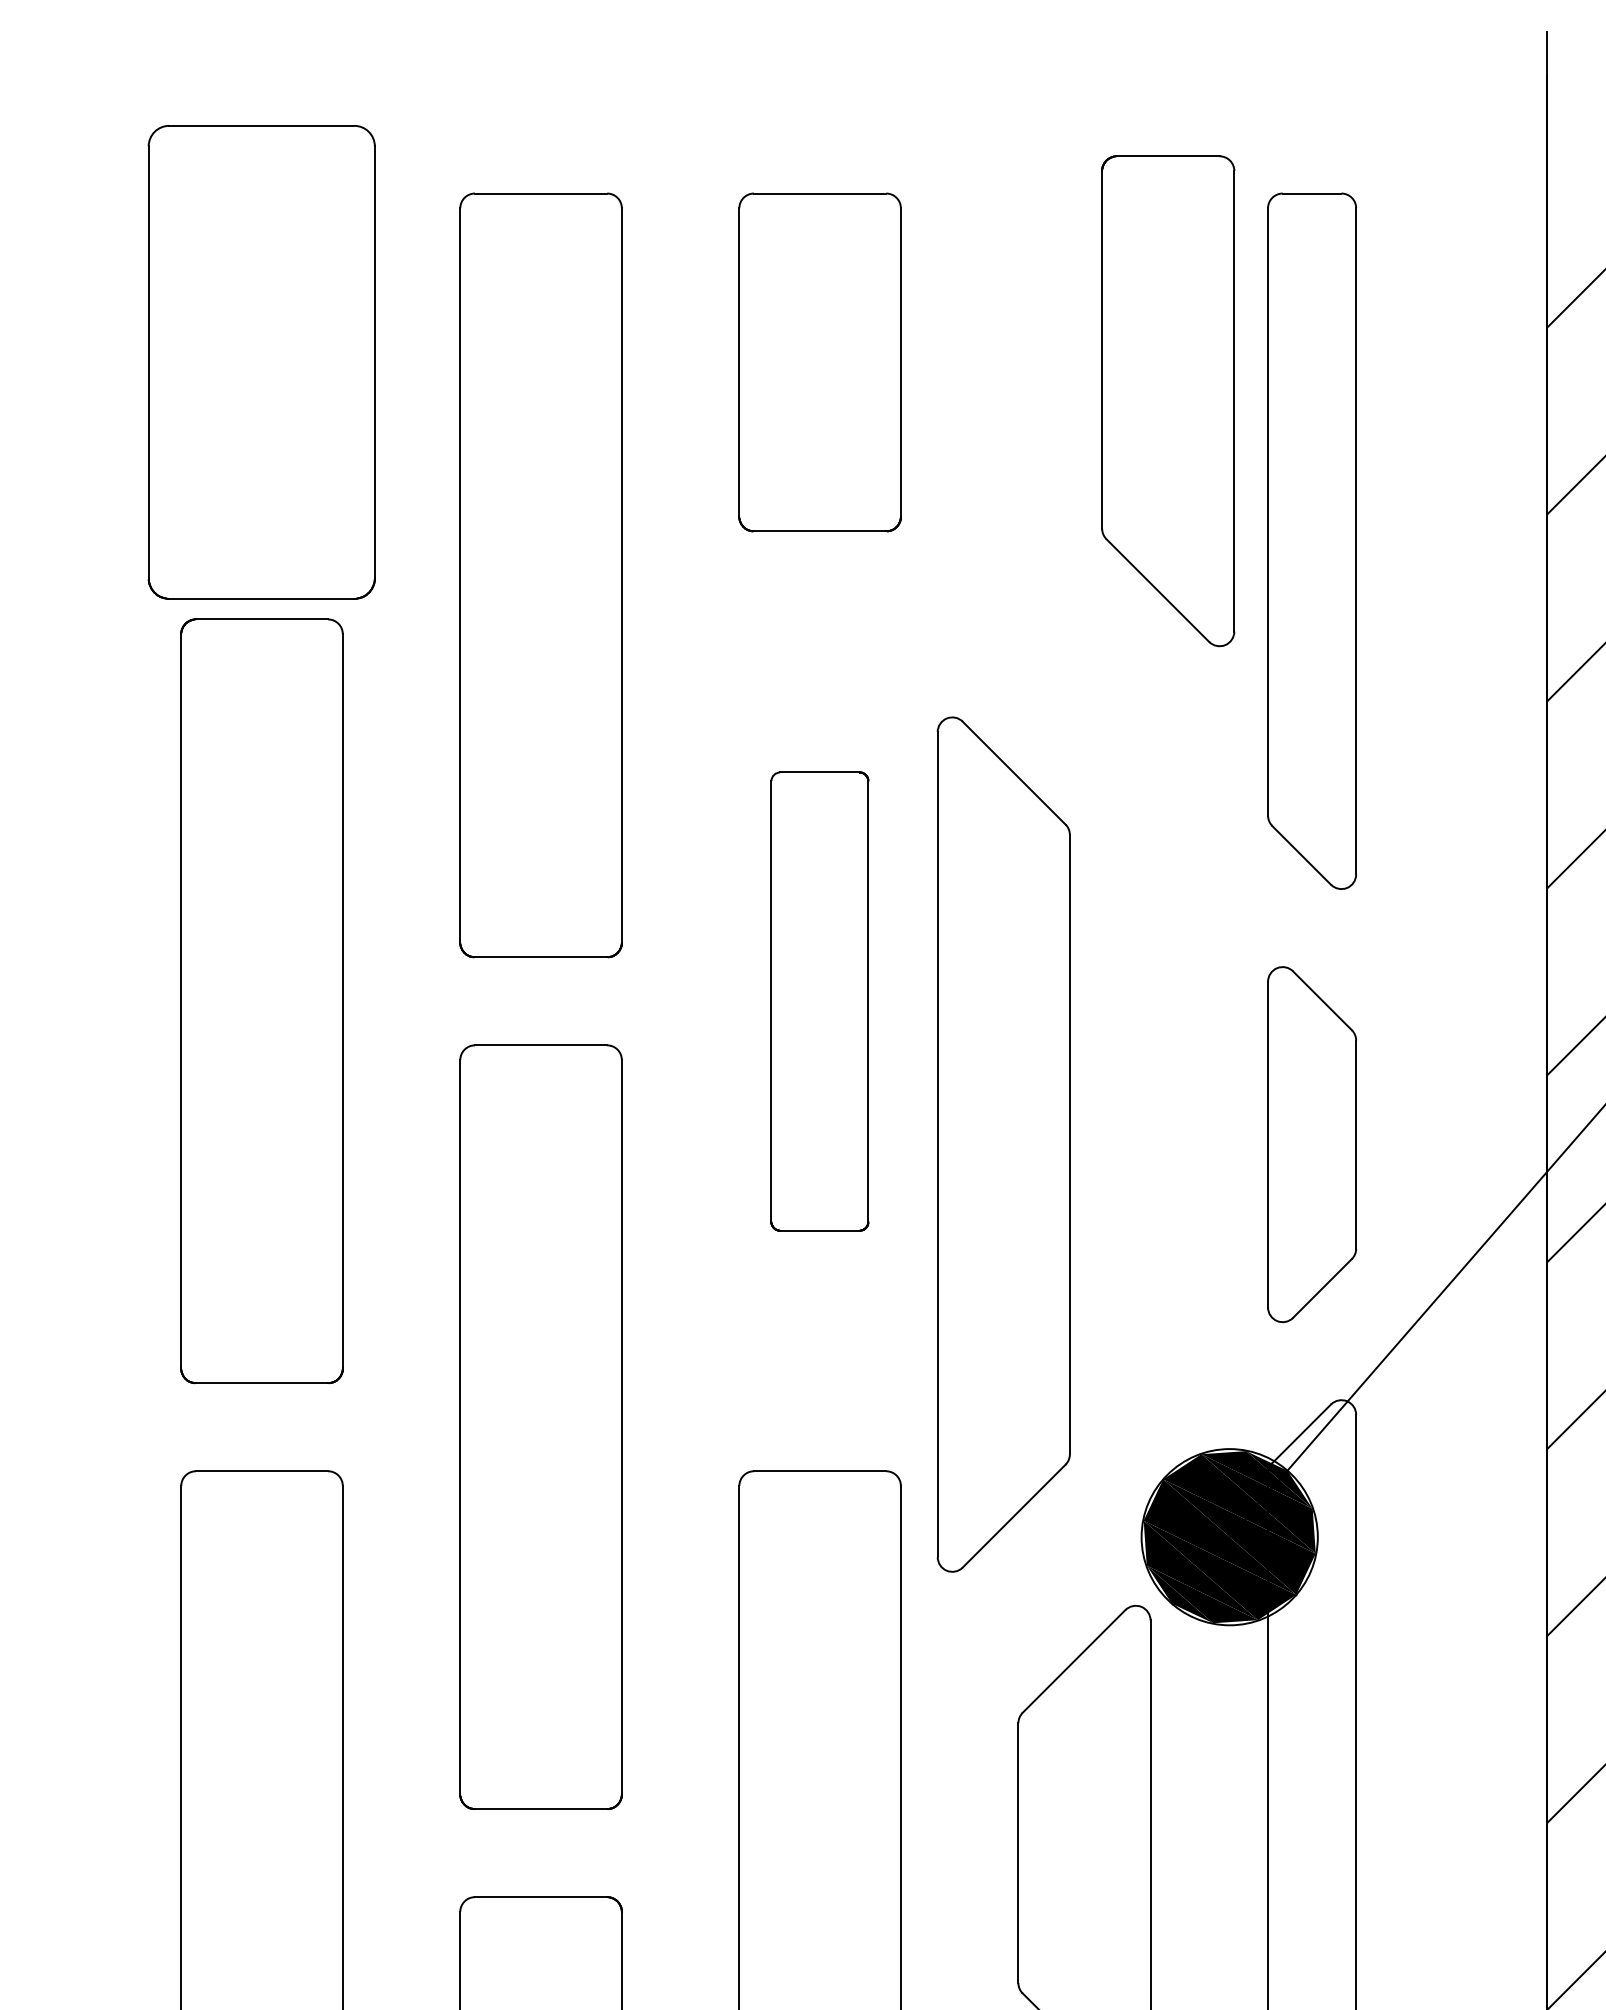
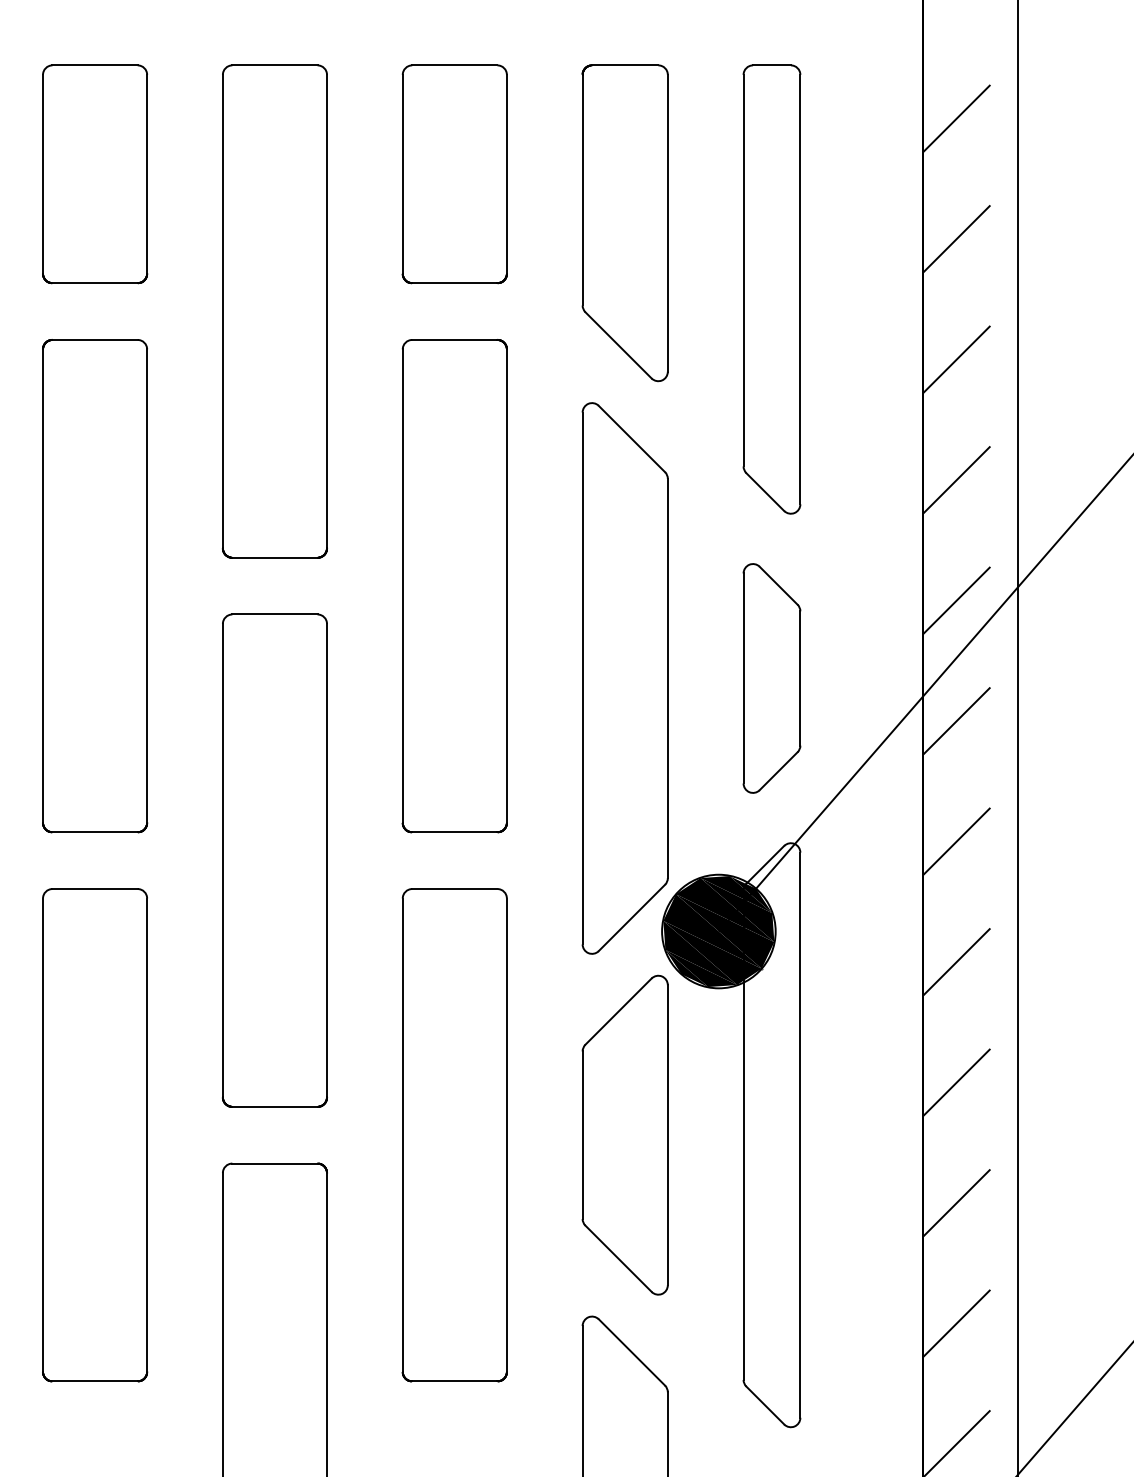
part: (262, 362) -> (95, 174), size x0.71
part: (1167, 401) -> (624, 223), moved
part: (819, 1001) -> (454, 586), size x1.67
part: (1002, 1144) -> (624, 678), moved

